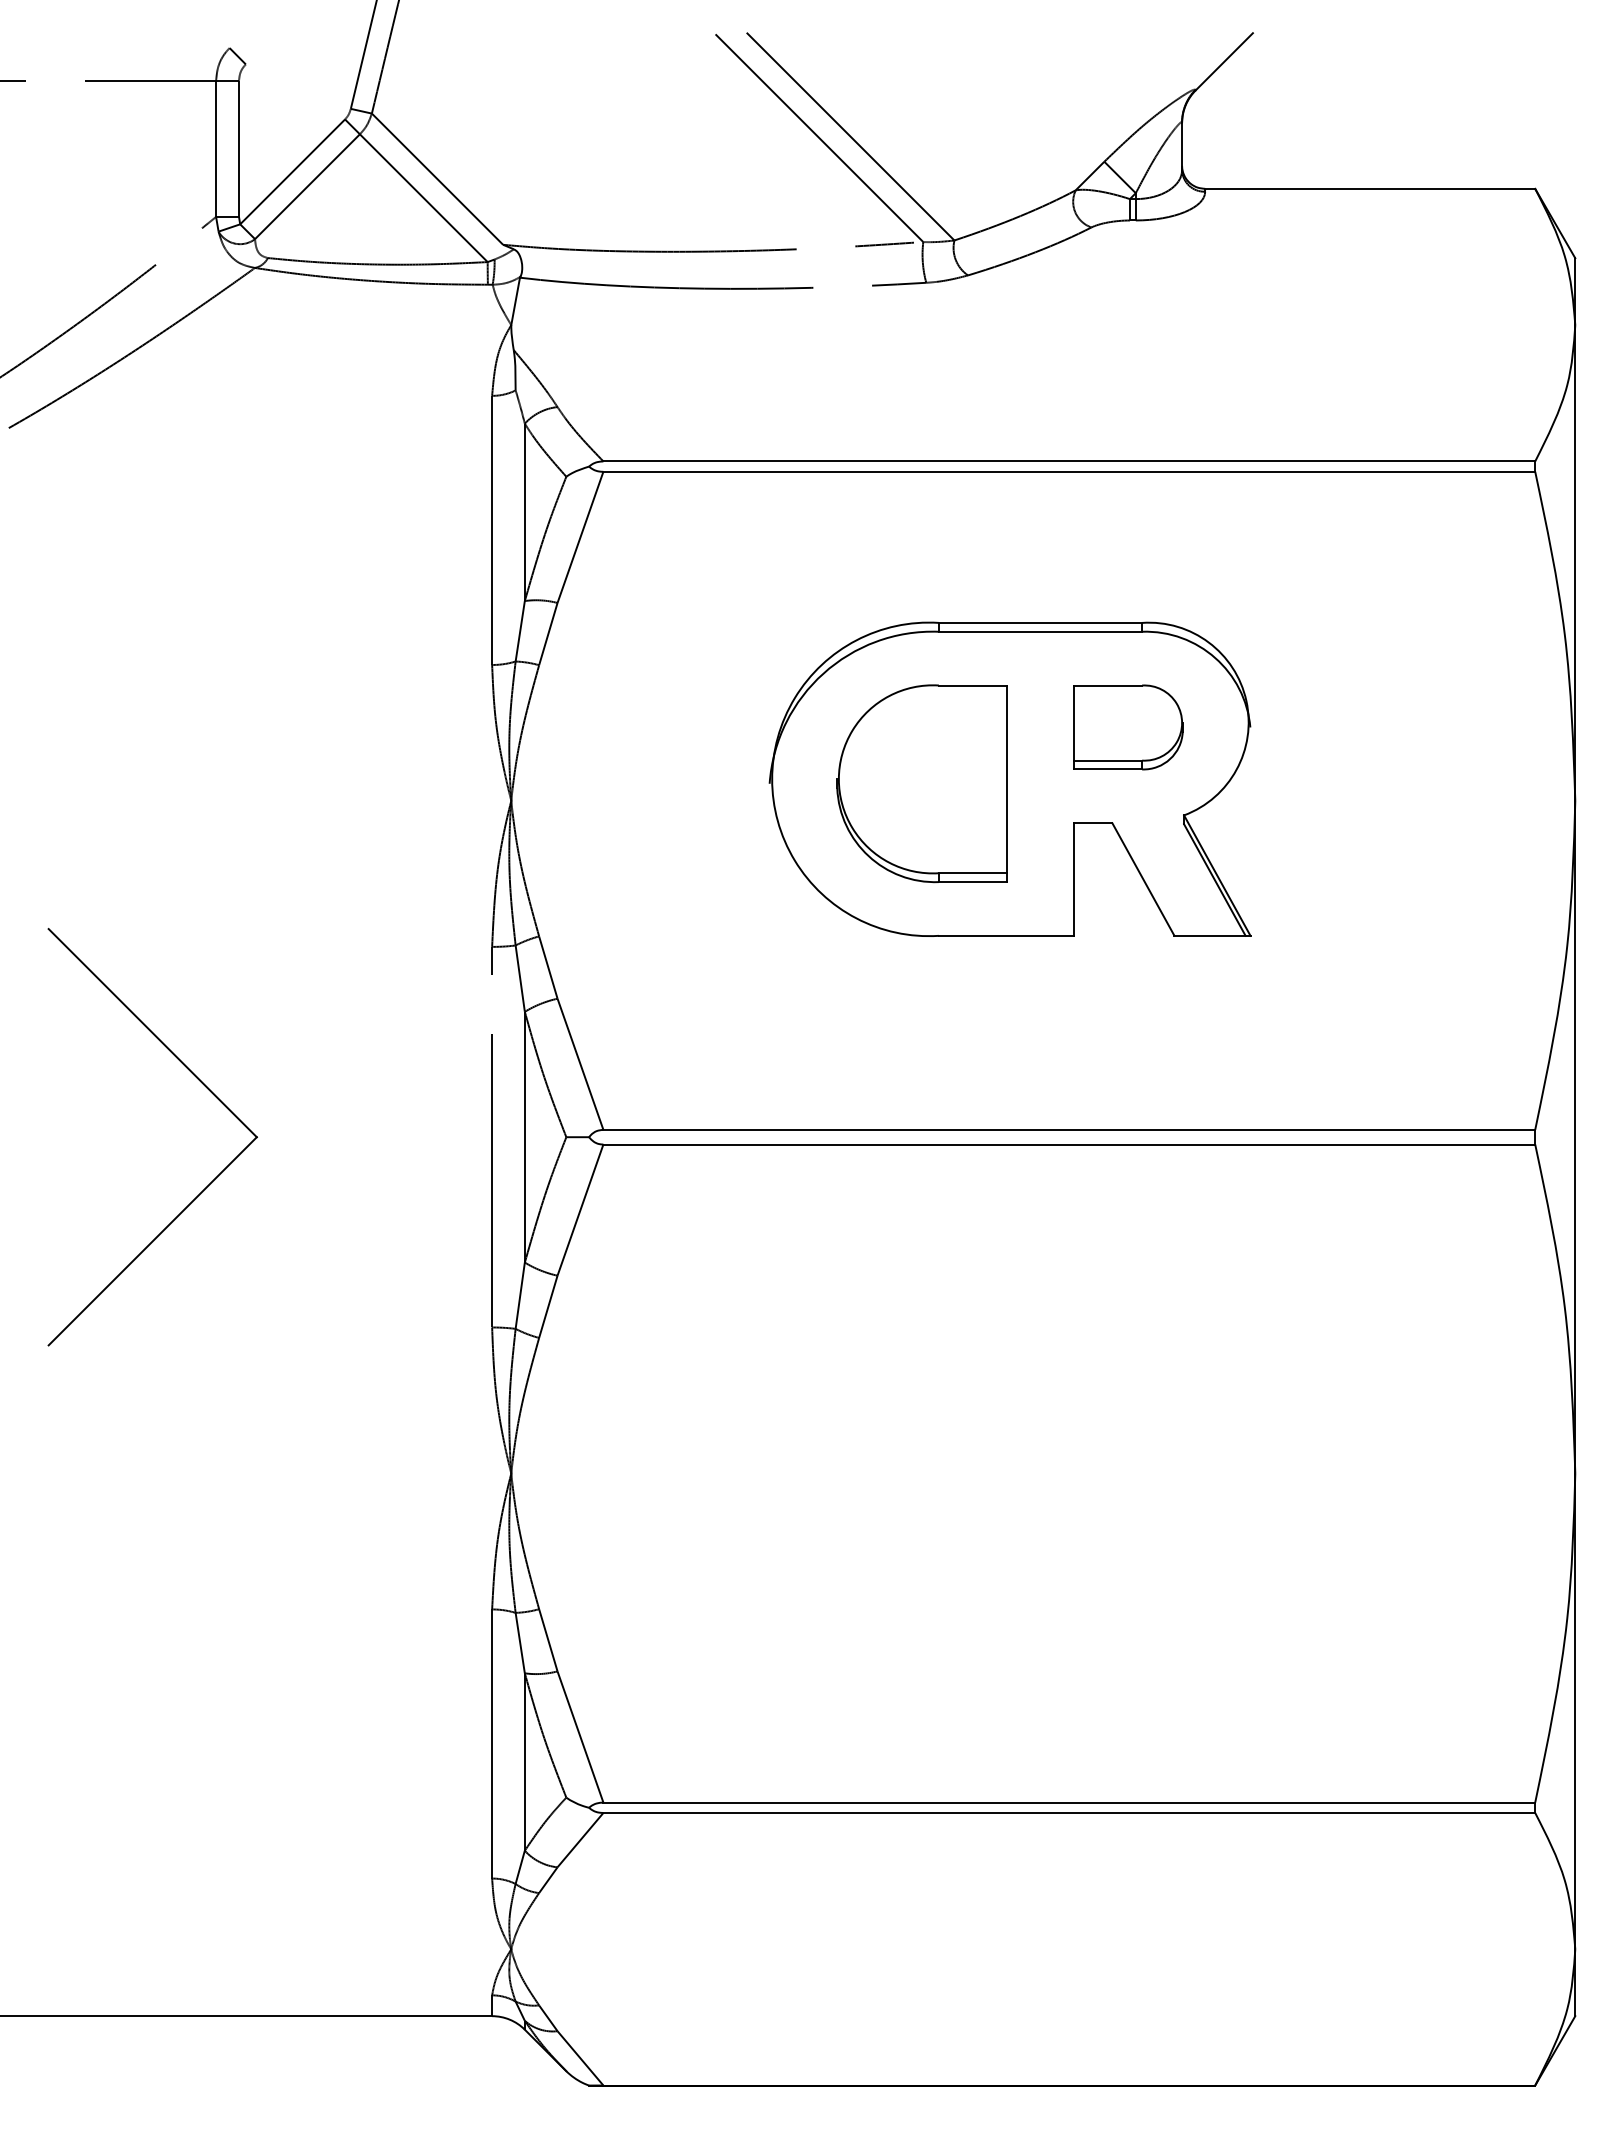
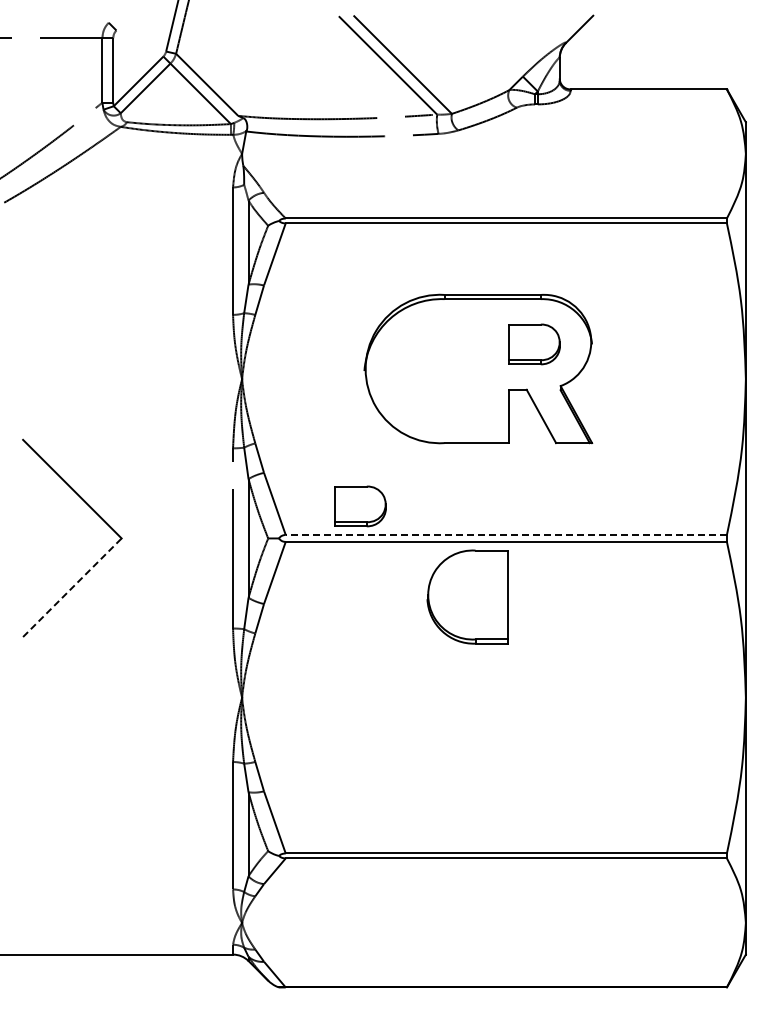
part: (921, 782) -> (467, 596), moved
part: (761, 1069) -> (360, 506), added
line: (1069, 1128) -> (506, 534), solid -> dashed
line: (153, 1240) -> (72, 587), solid -> dashed

